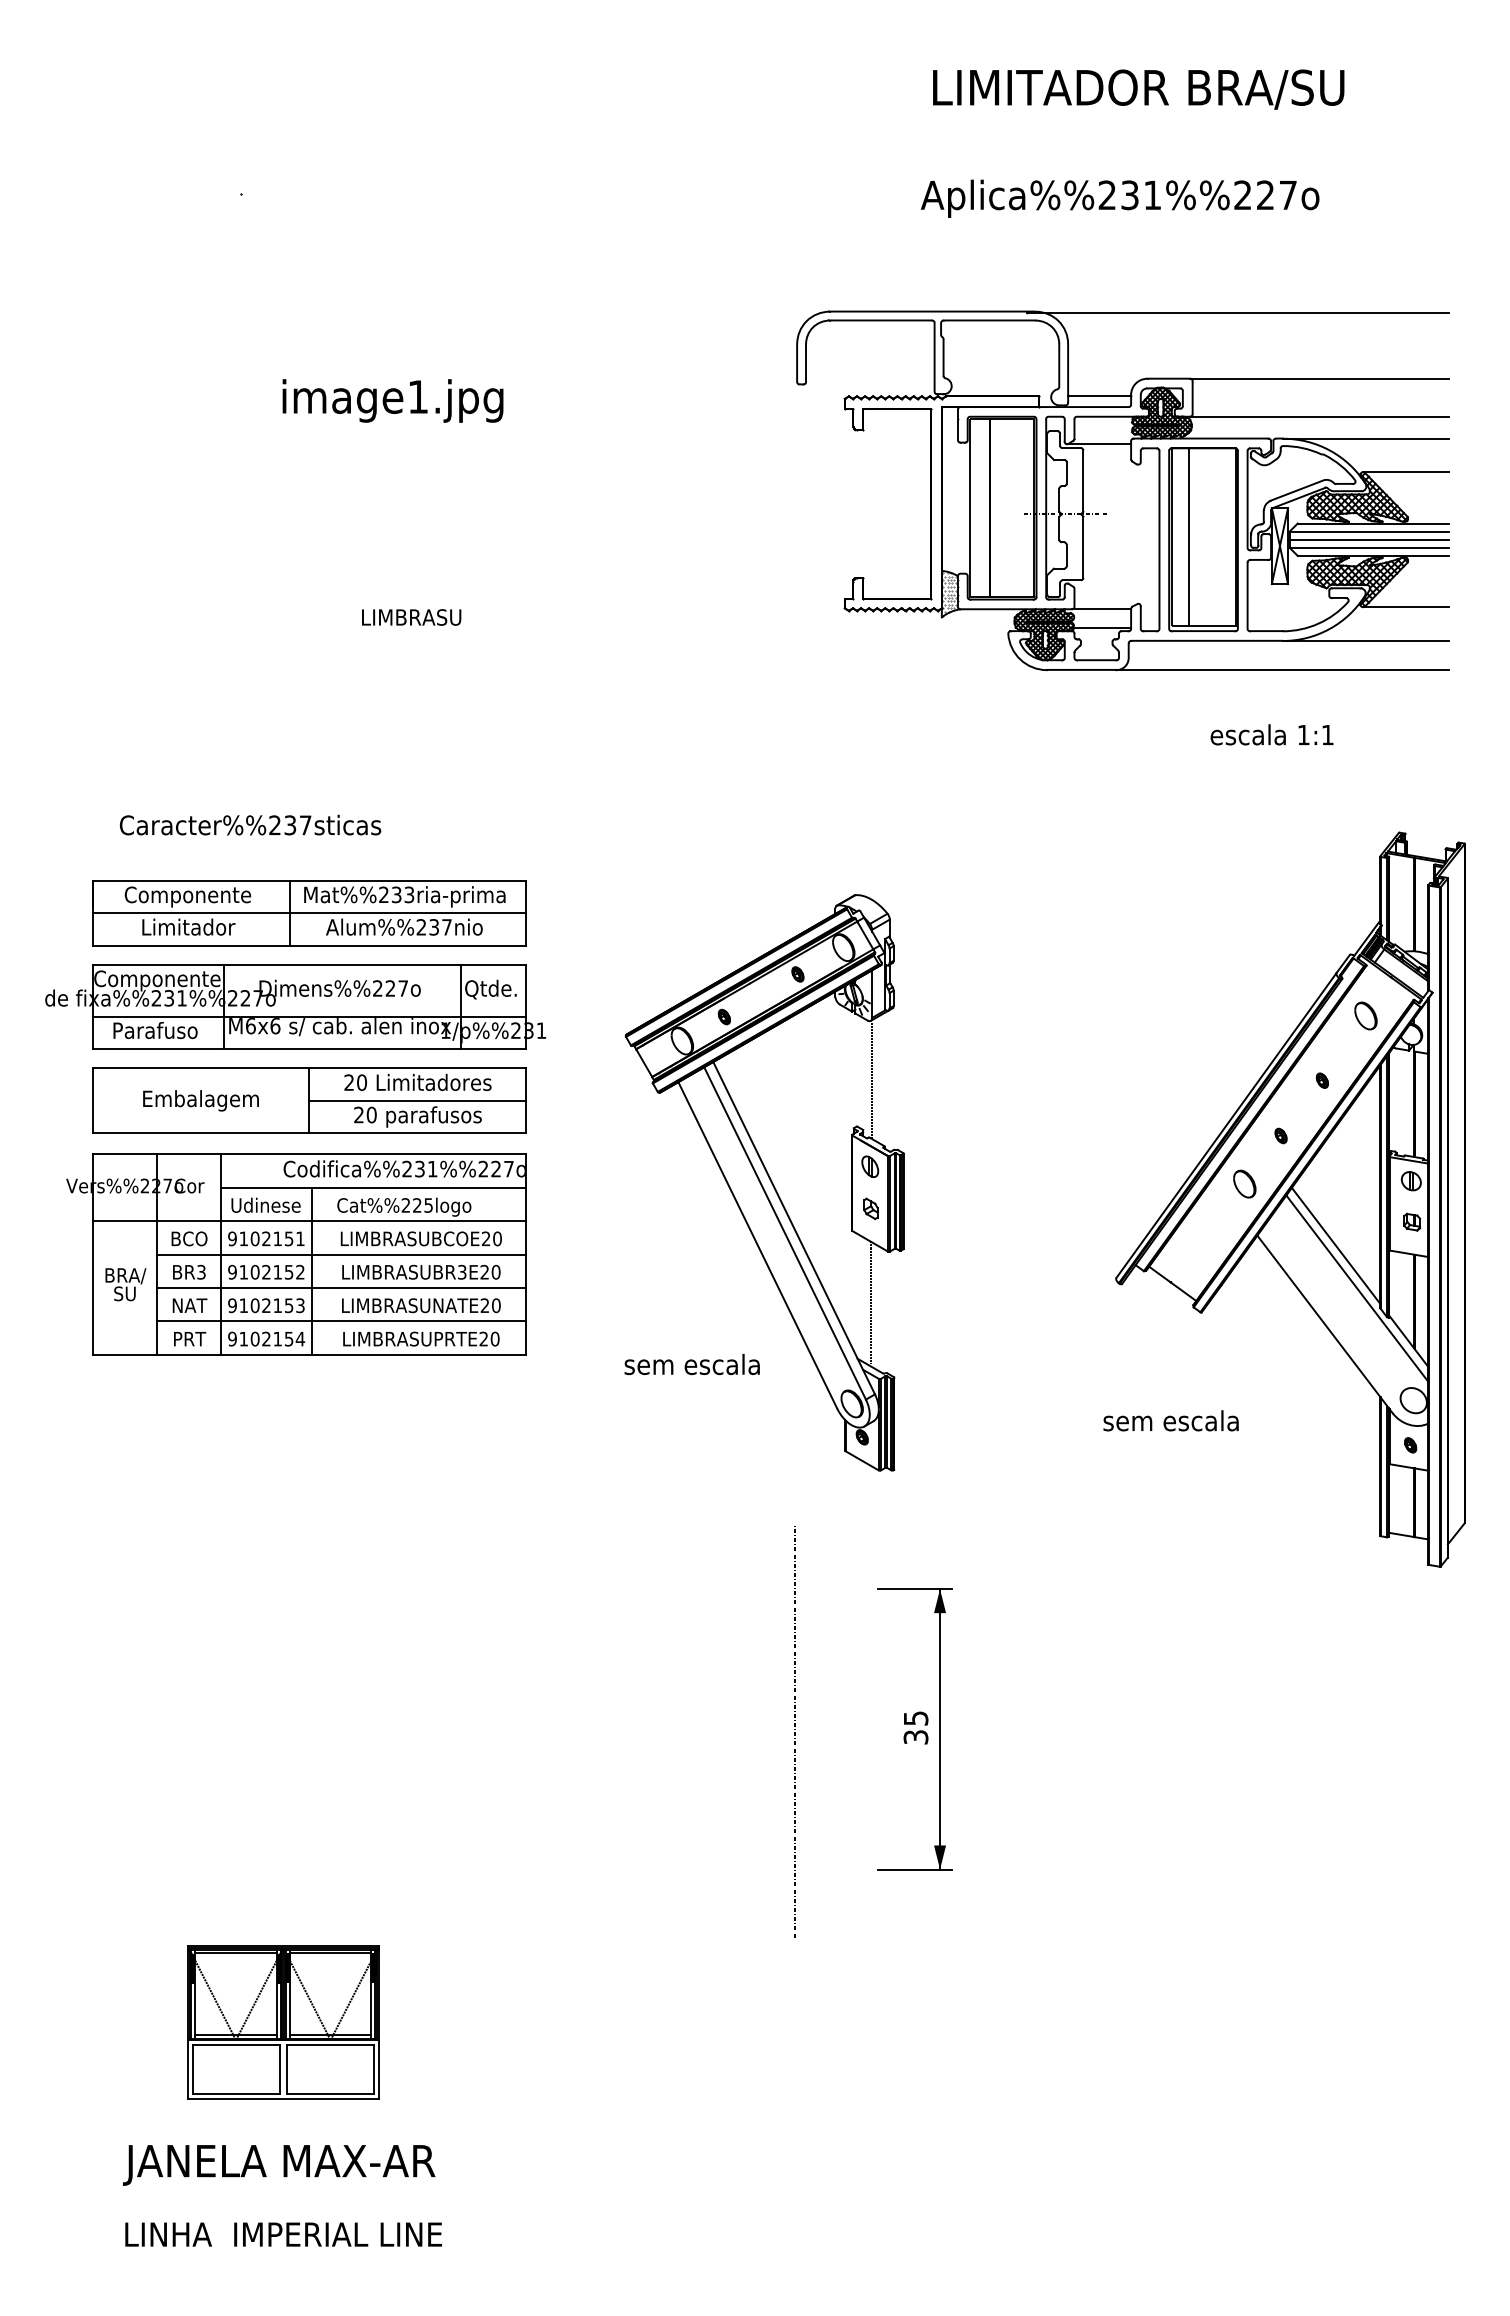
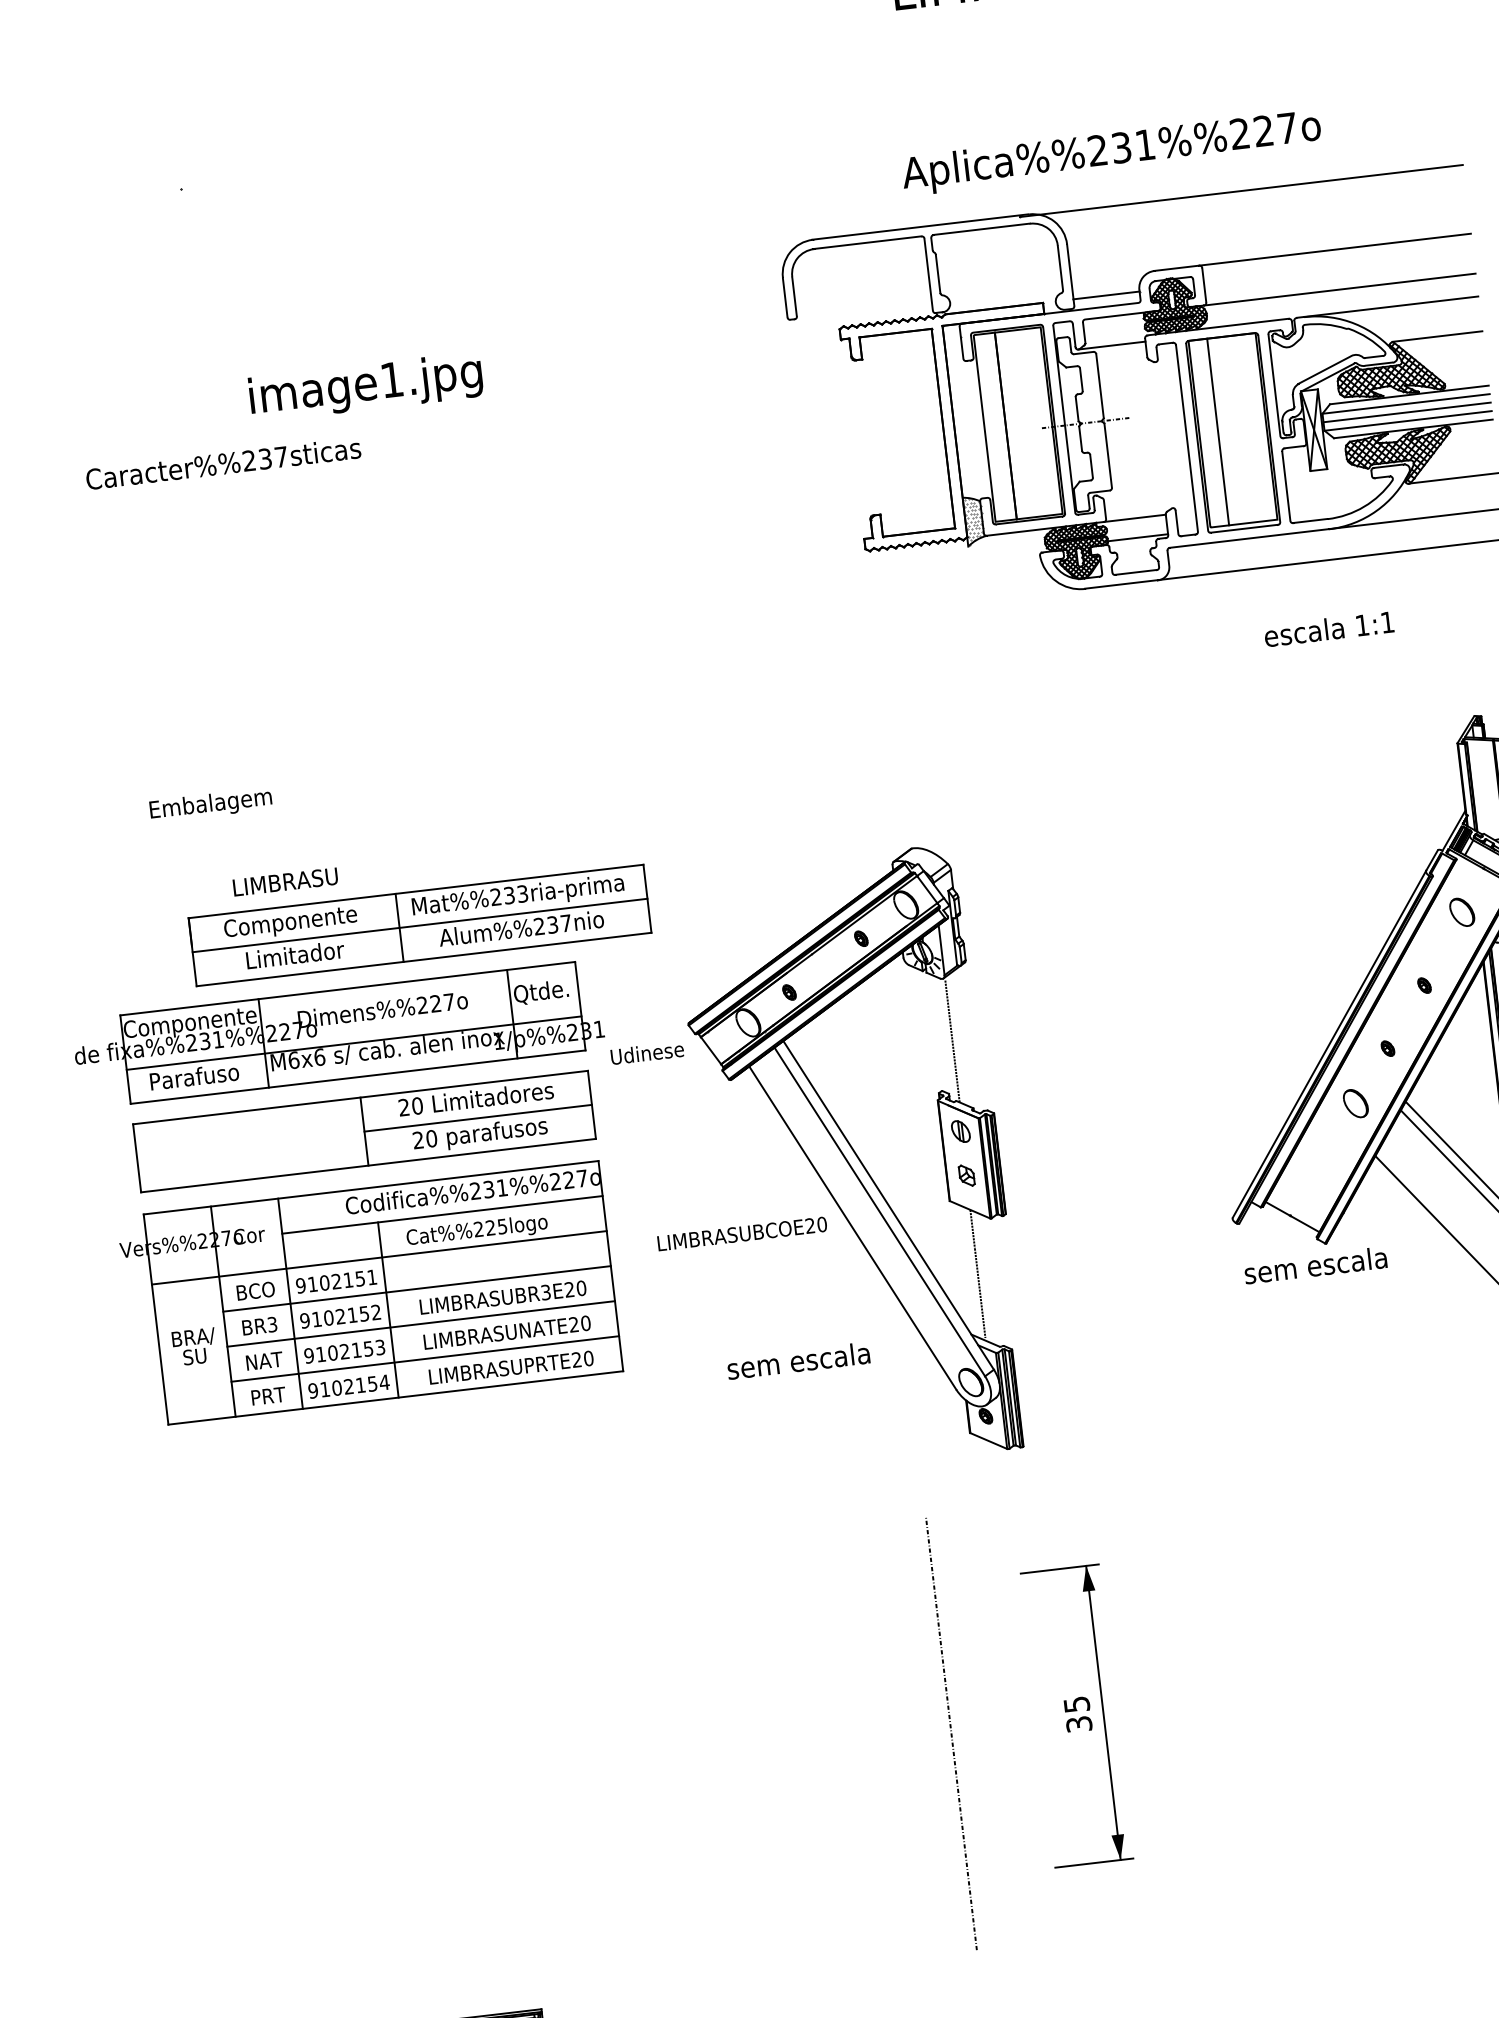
text: (1120, 198) -> (1111, 152), moved
text: (411, 617) -> (285, 882), moved
text: (250, 824) -> (223, 463), moved
part: (309, 913) -> (420, 925), moved
text: (200, 1100) -> (210, 804), moved
text: (265, 1204) -> (646, 1052), moved
text: (420, 1238) -> (741, 1233), moved
text: (1170, 1420) -> (1314, 1265), moved

